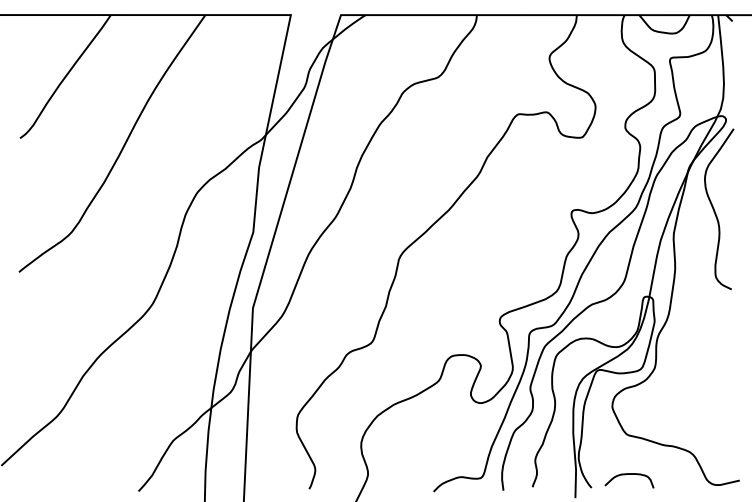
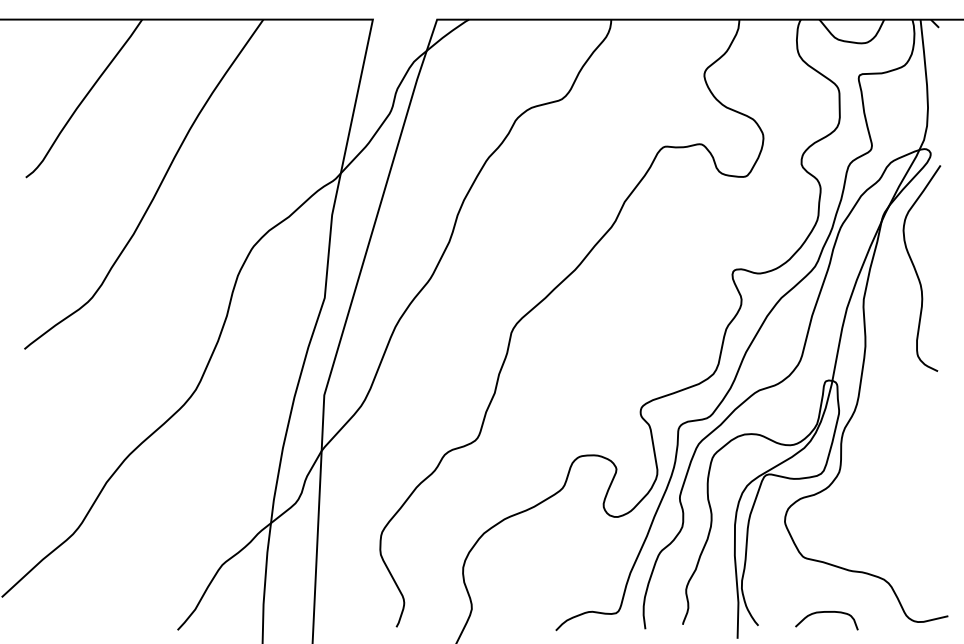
curve: (629, 474) -> (826, 612), moved

